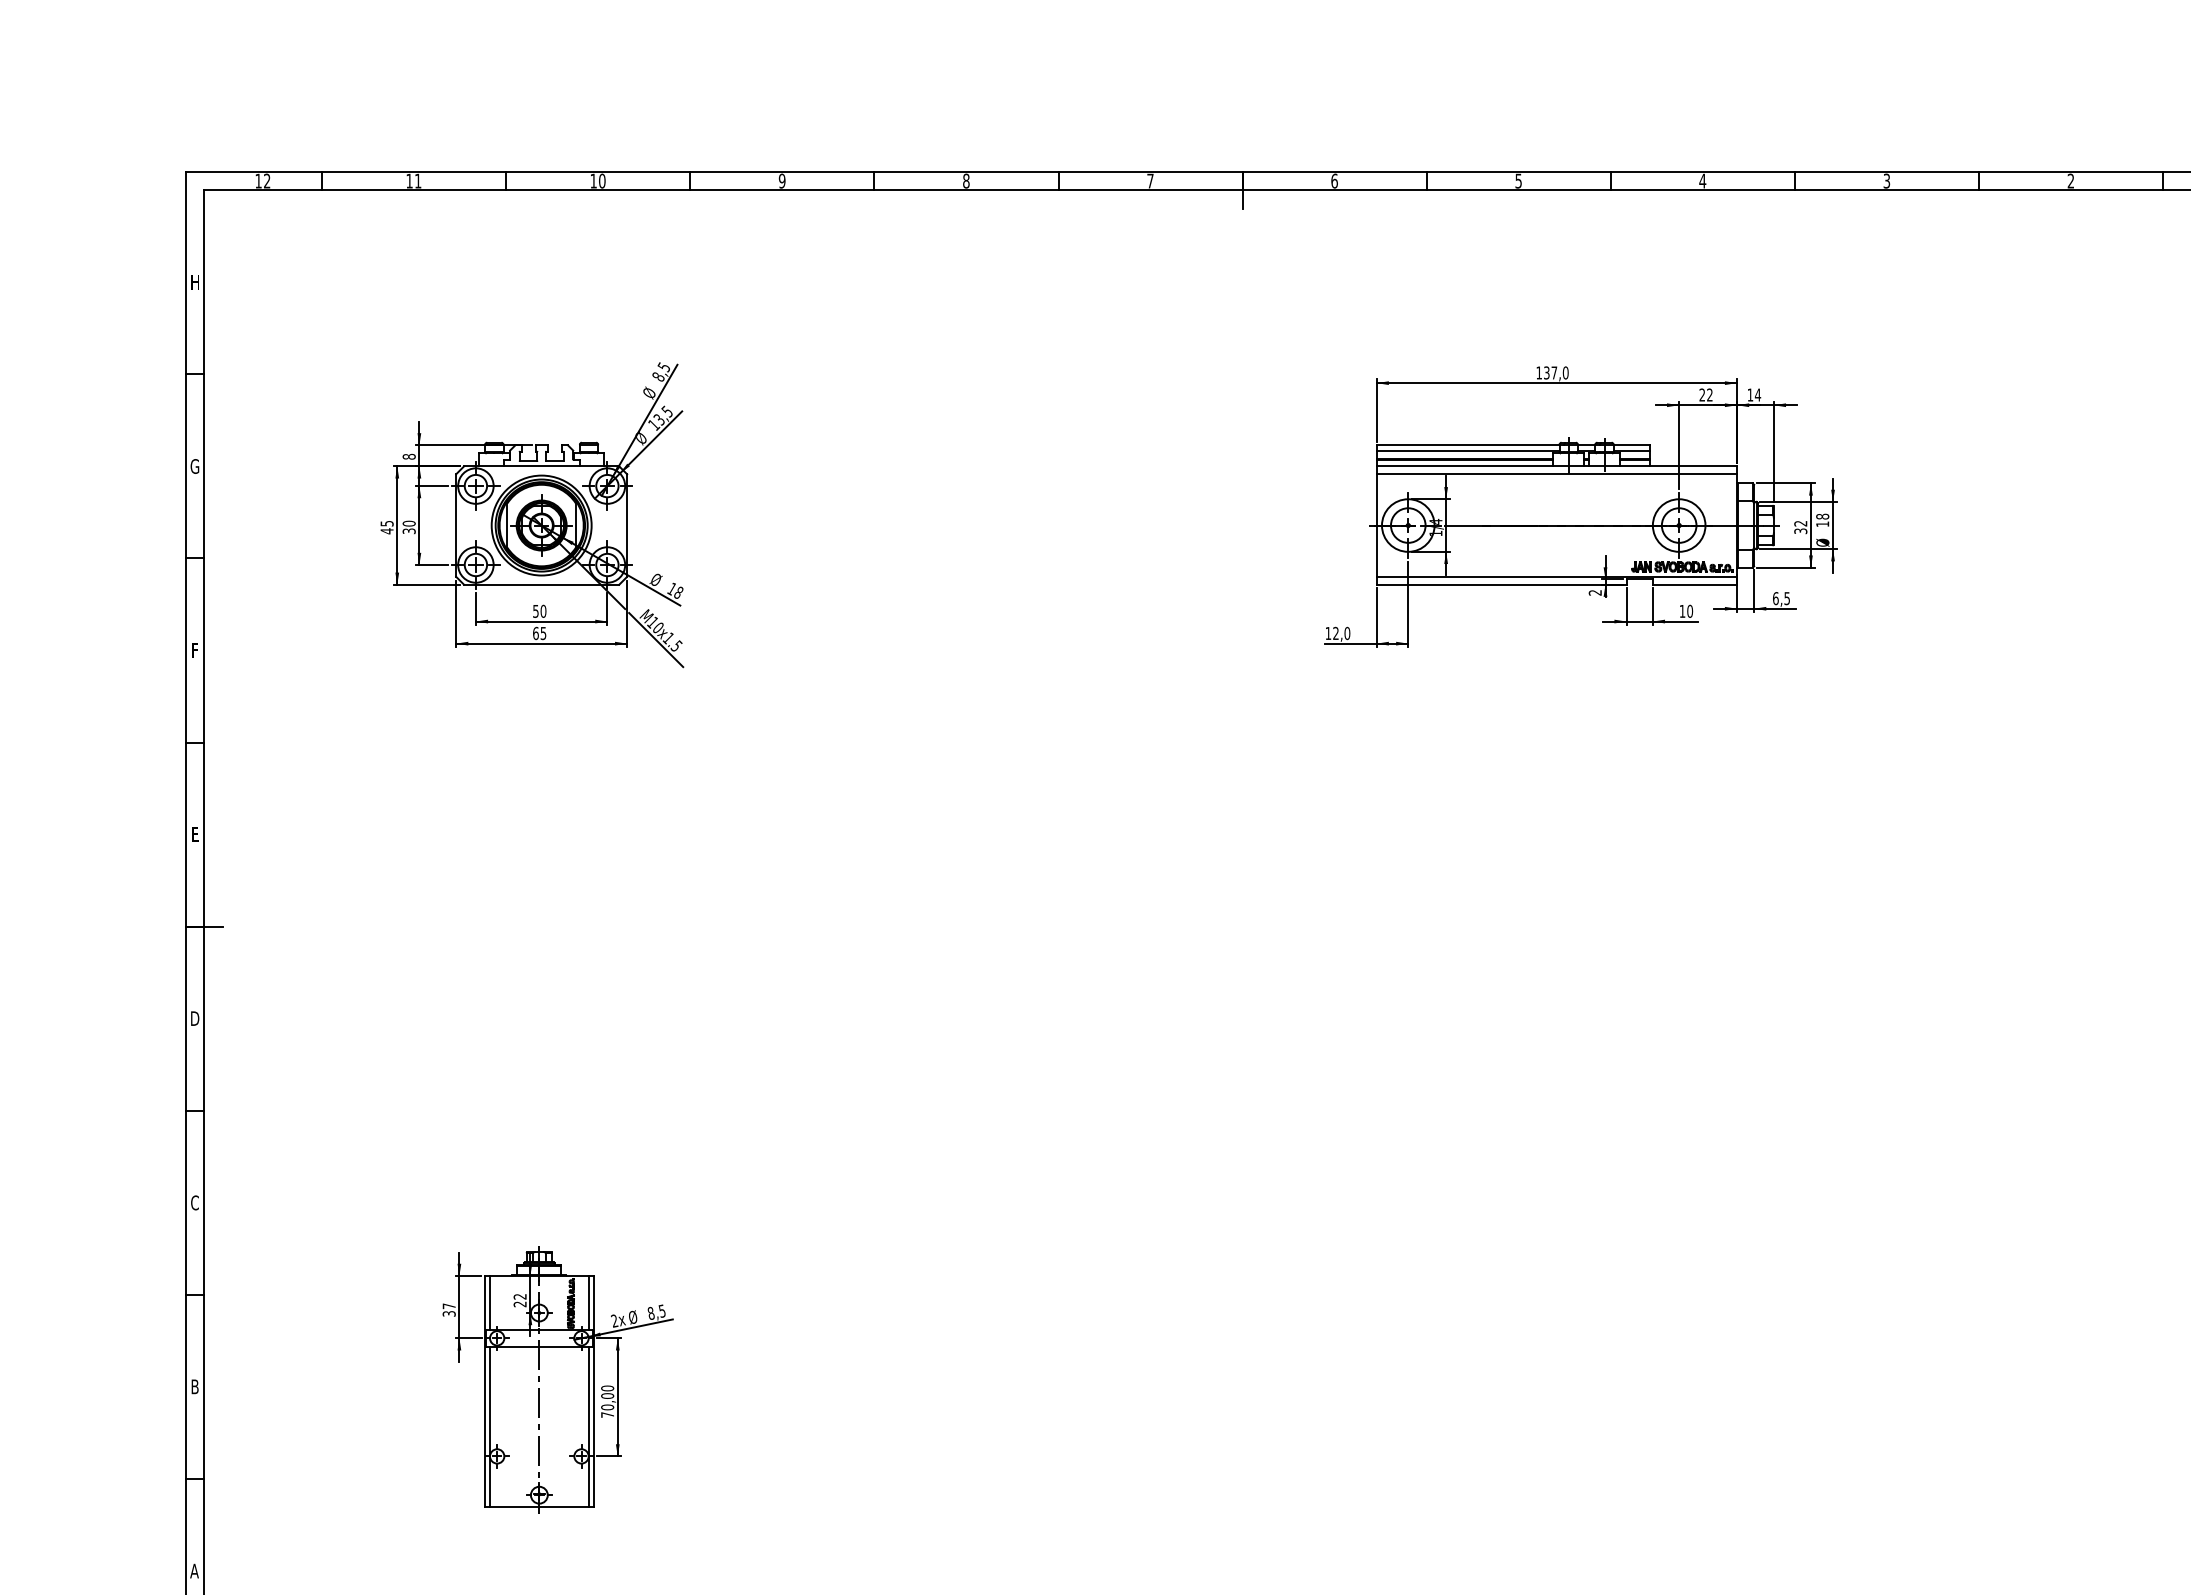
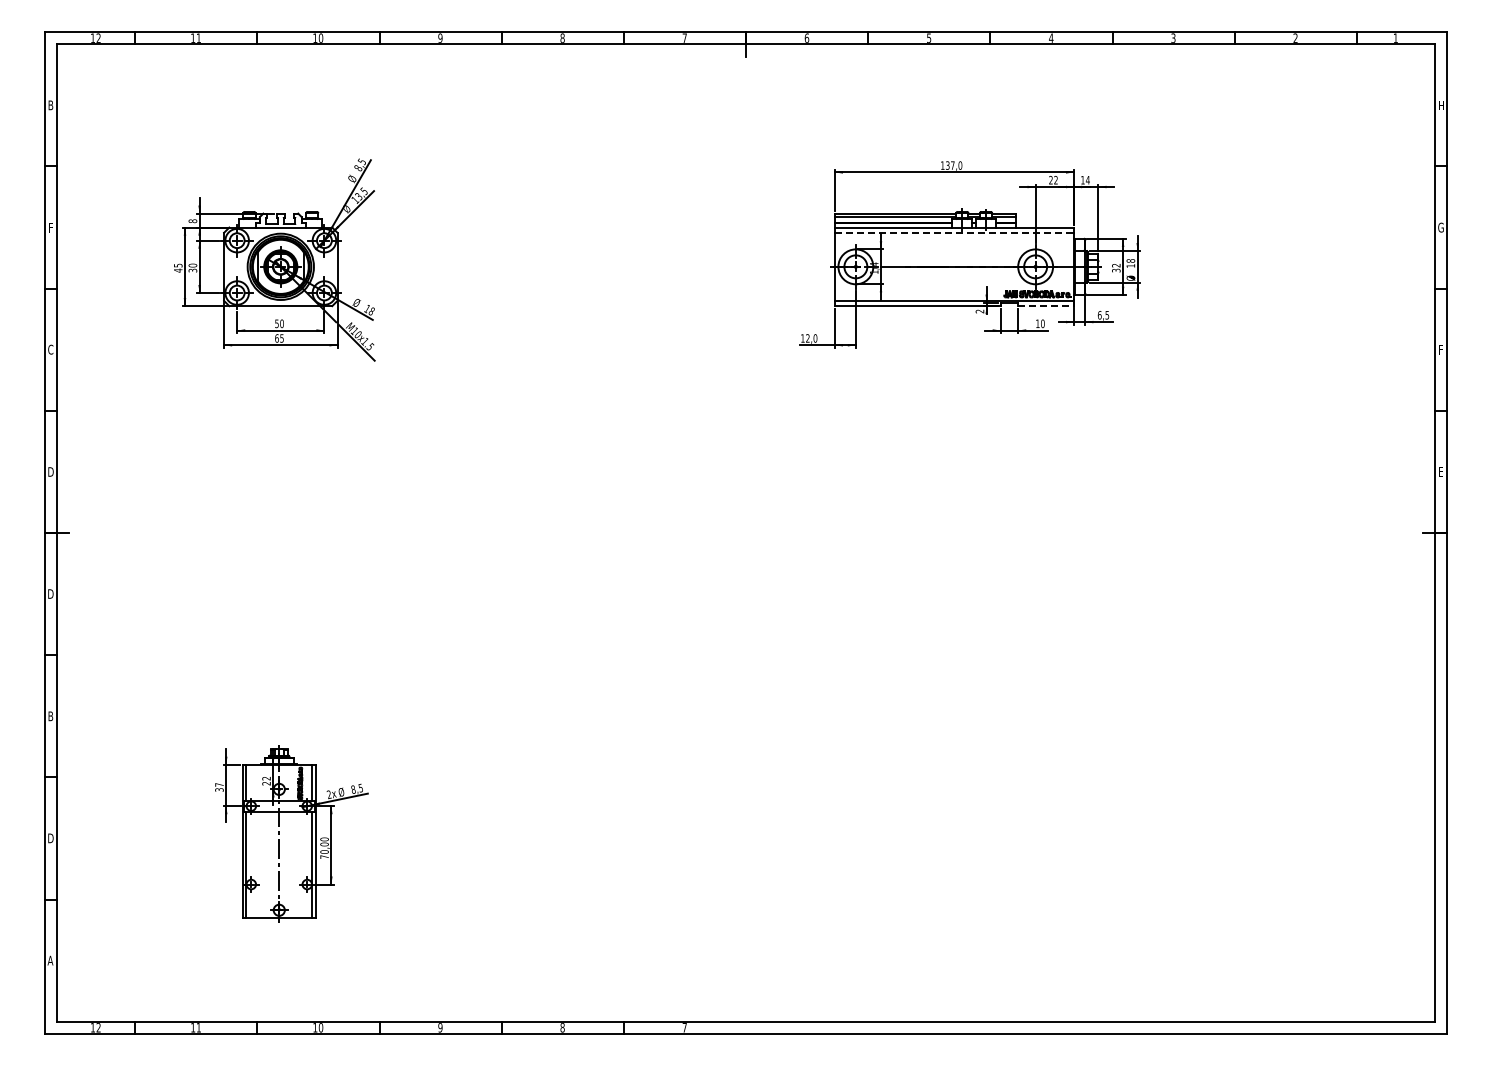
text: (194, 282) -> (50, 105), H -> B
text: (194, 466) -> (50, 227), G -> F
line: (1556, 473) -> (954, 232), solid -> dashed
line: (1695, 585) -> (1046, 306), solid -> dashed
text: (194, 650) -> (50, 349), F -> C
text: (194, 833) -> (50, 471), E -> D
text: (194, 1203) -> (50, 716), C -> B
text: (194, 1387) -> (50, 838), B -> D

